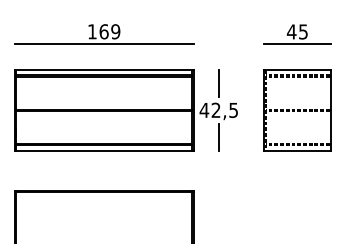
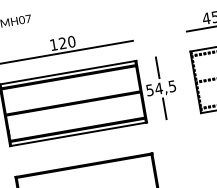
text: (109, 31) -> (66, 42), 169 -> 120
text: (209, 110) -> (153, 89), 42,5 -> 54,5

